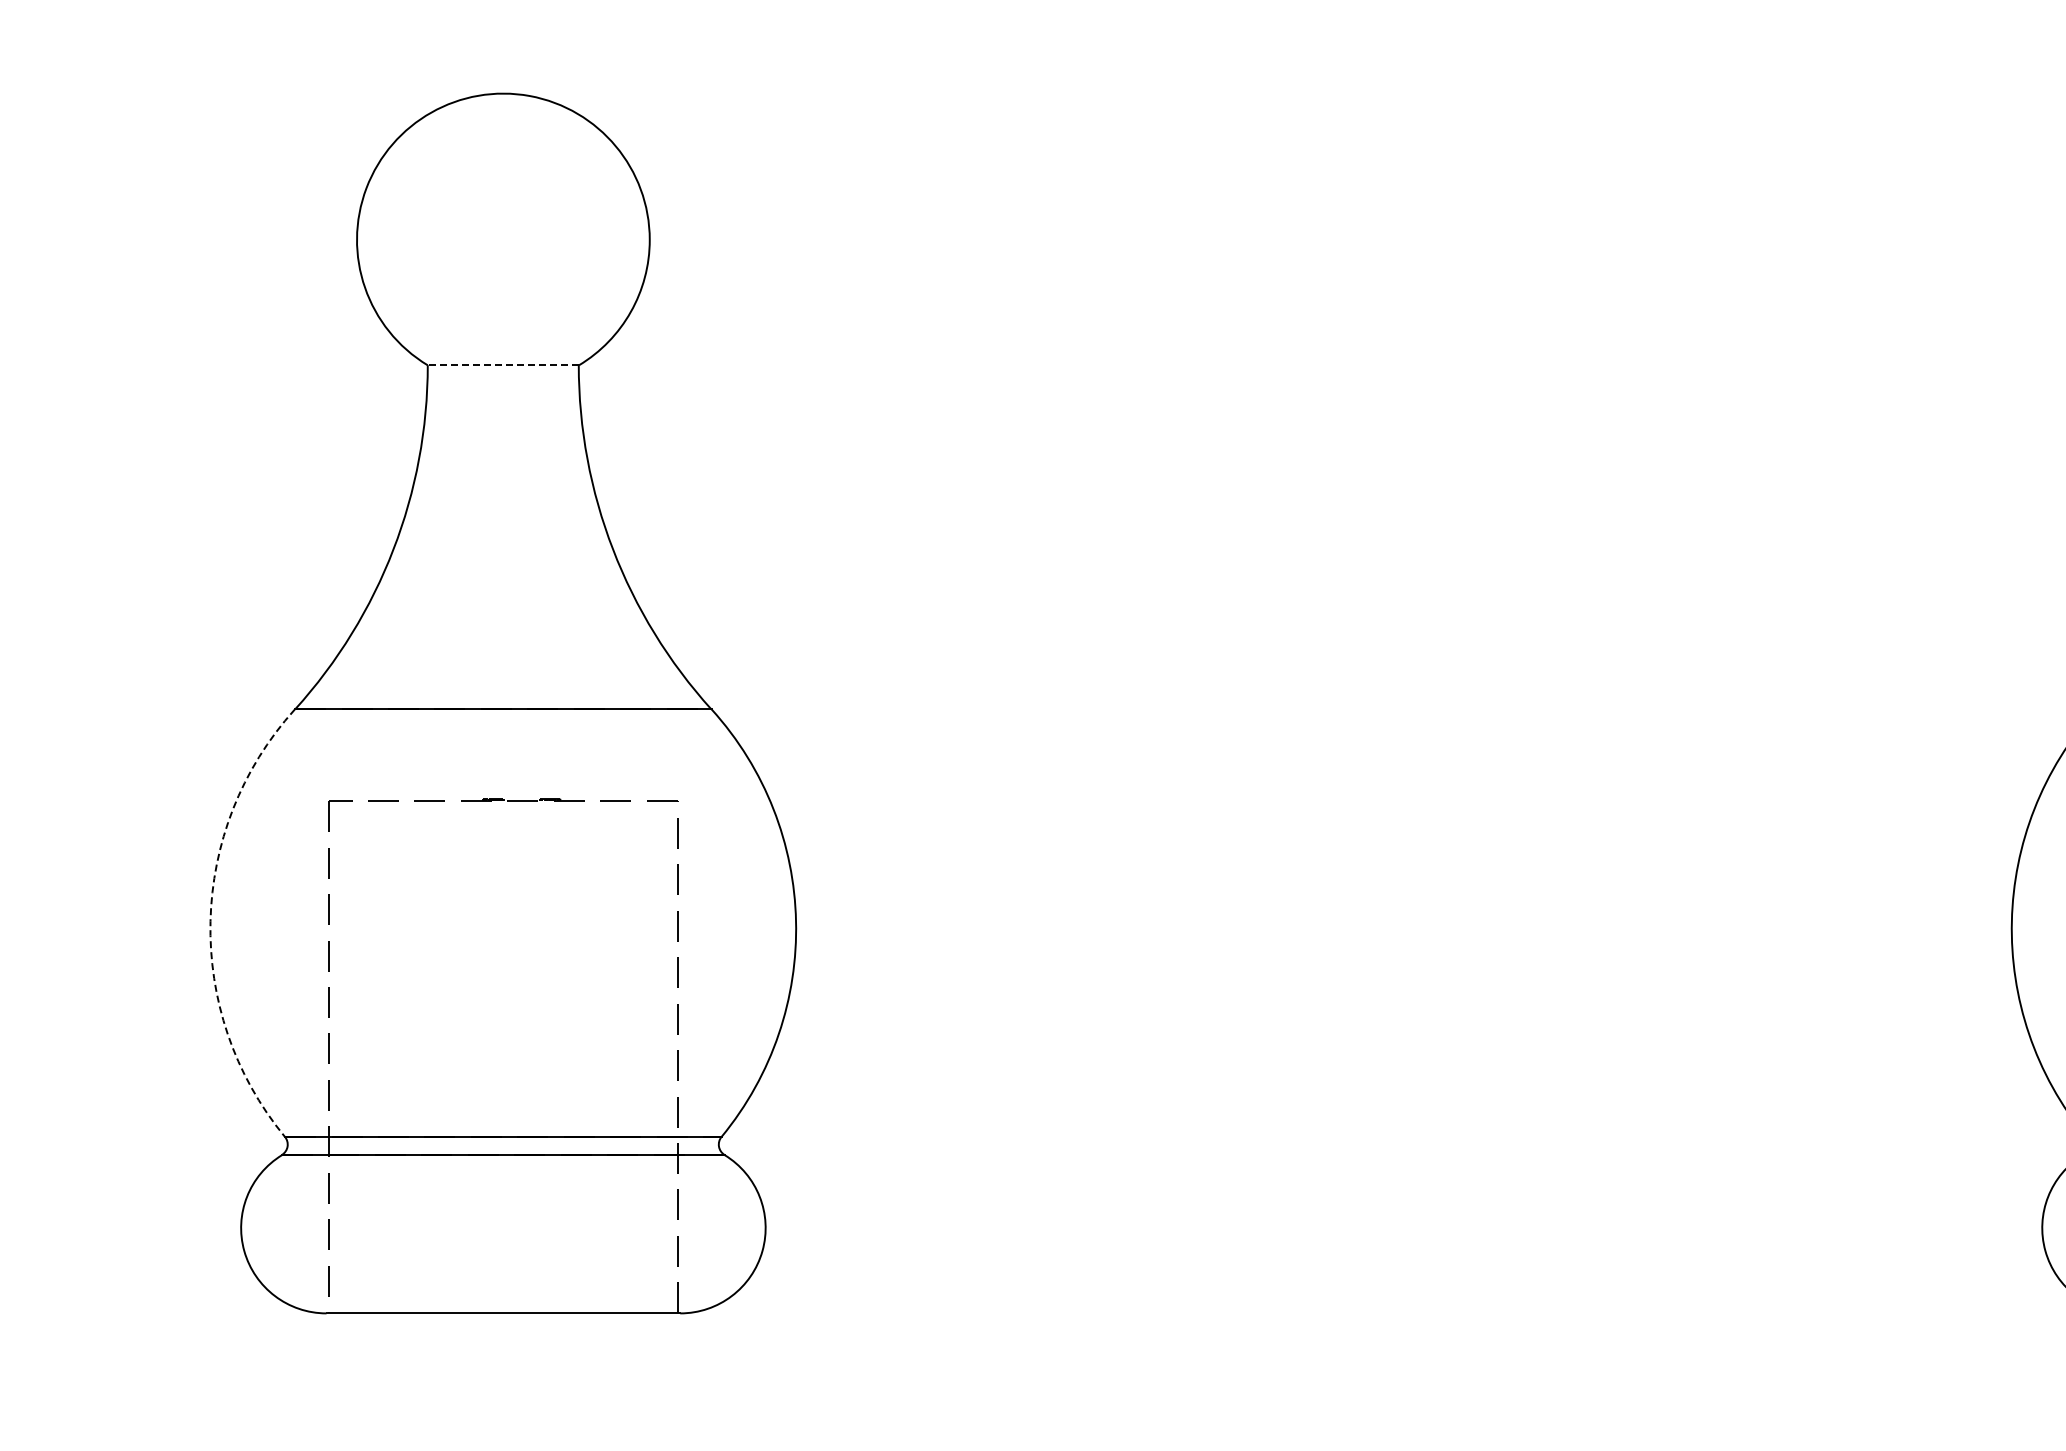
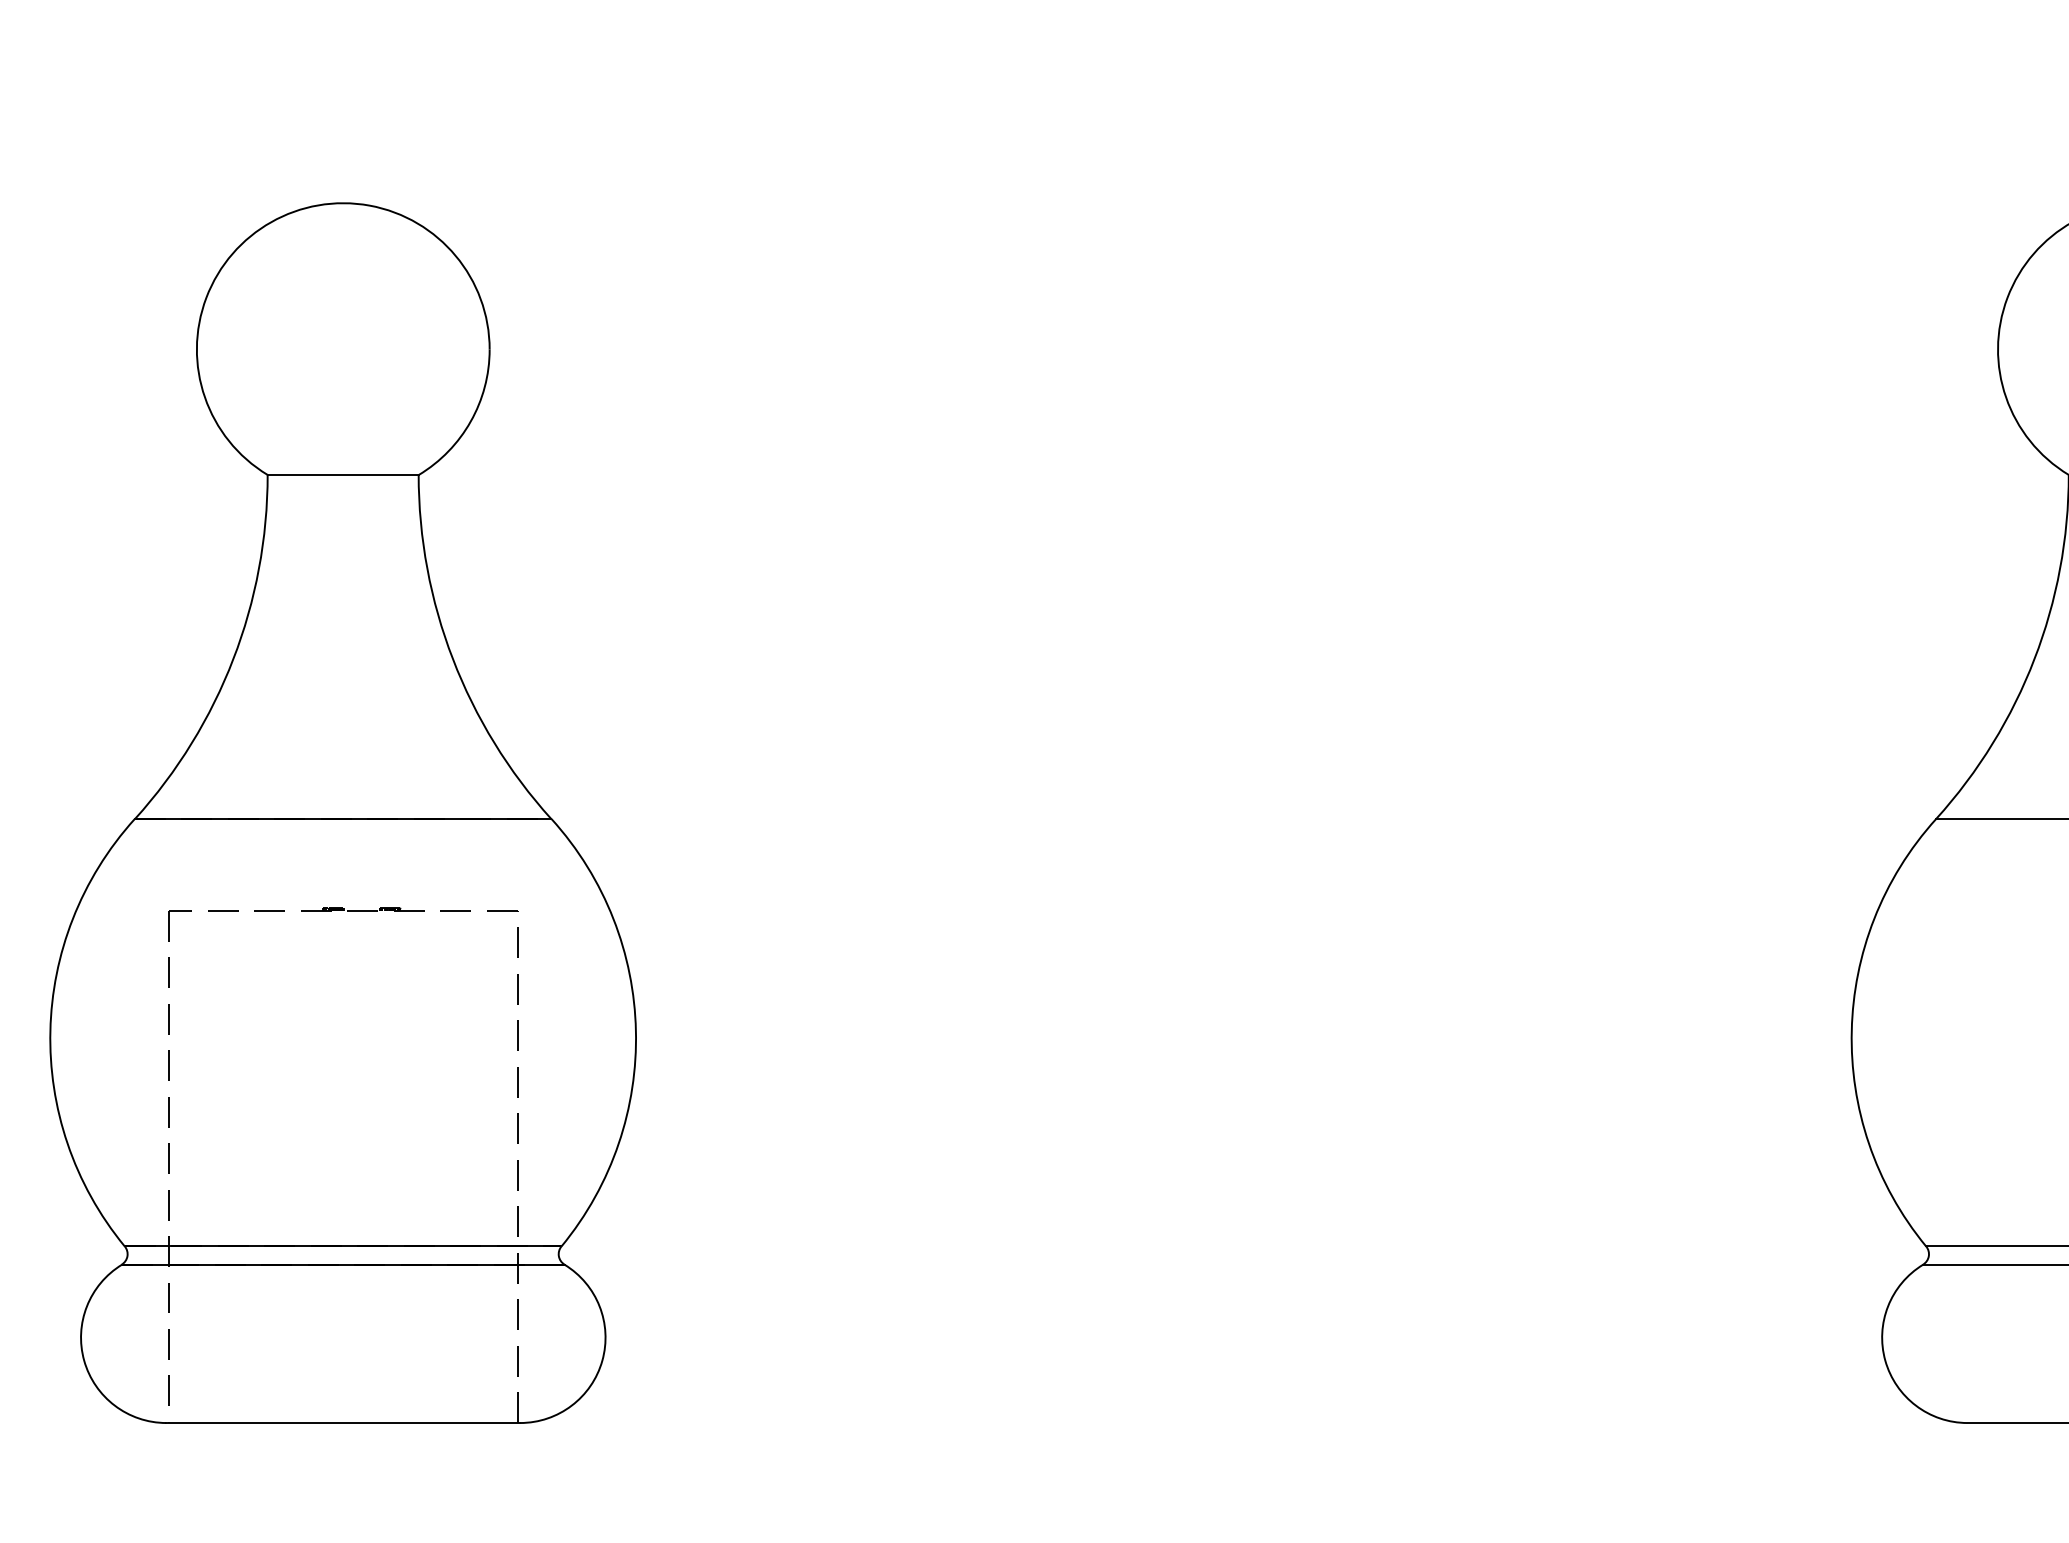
line: (503, 364) -> (343, 474), dashed -> solid
arc: (210, 920) -> (50, 1030), dashed -> solid

